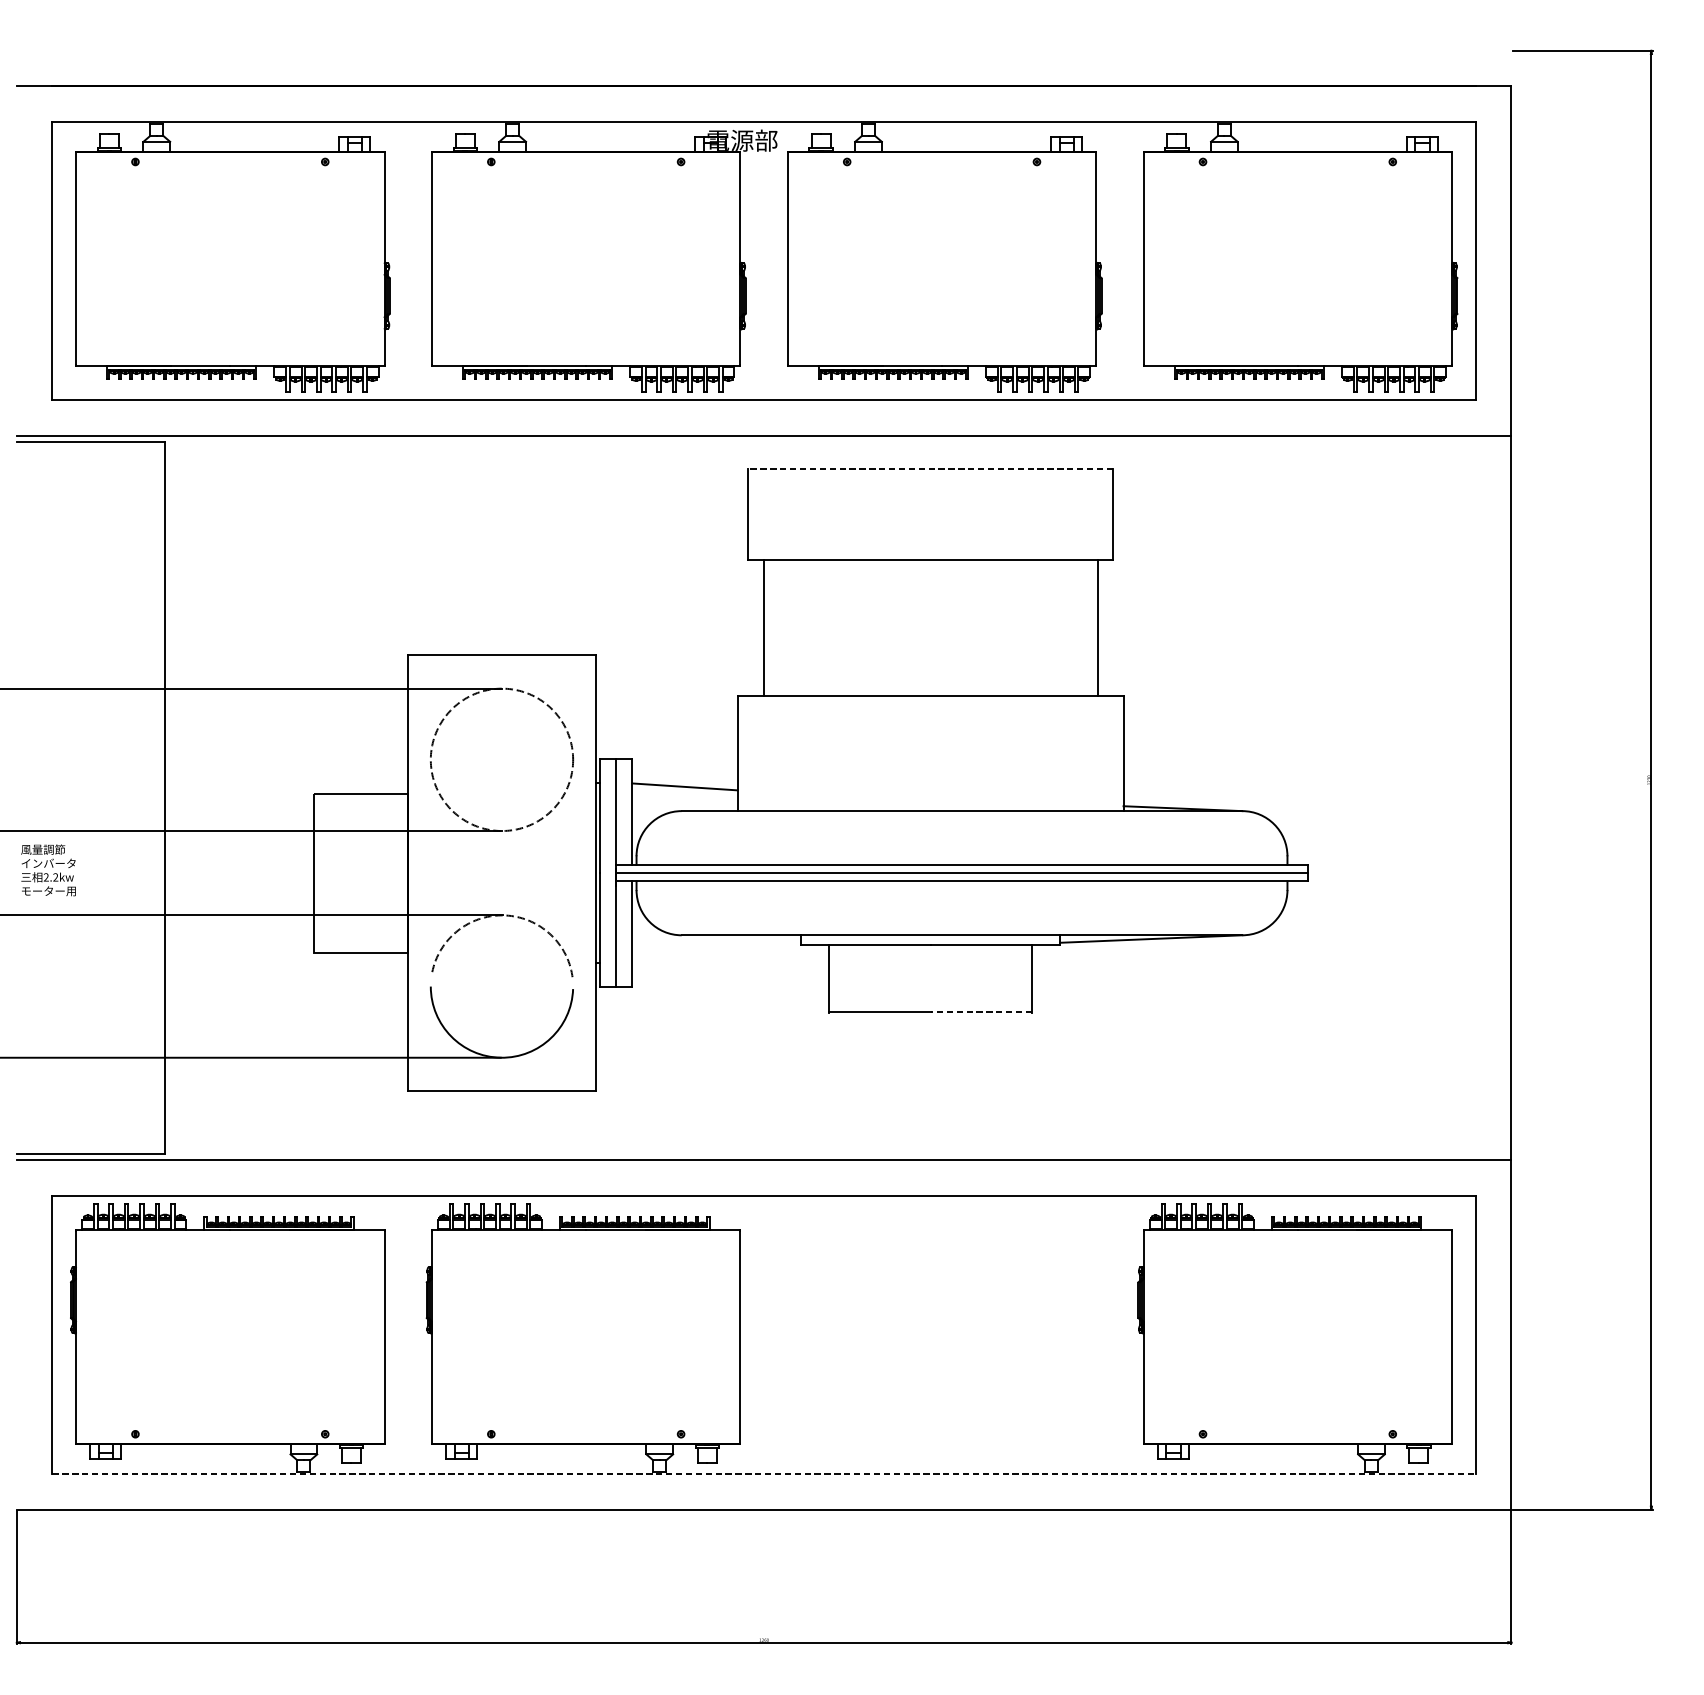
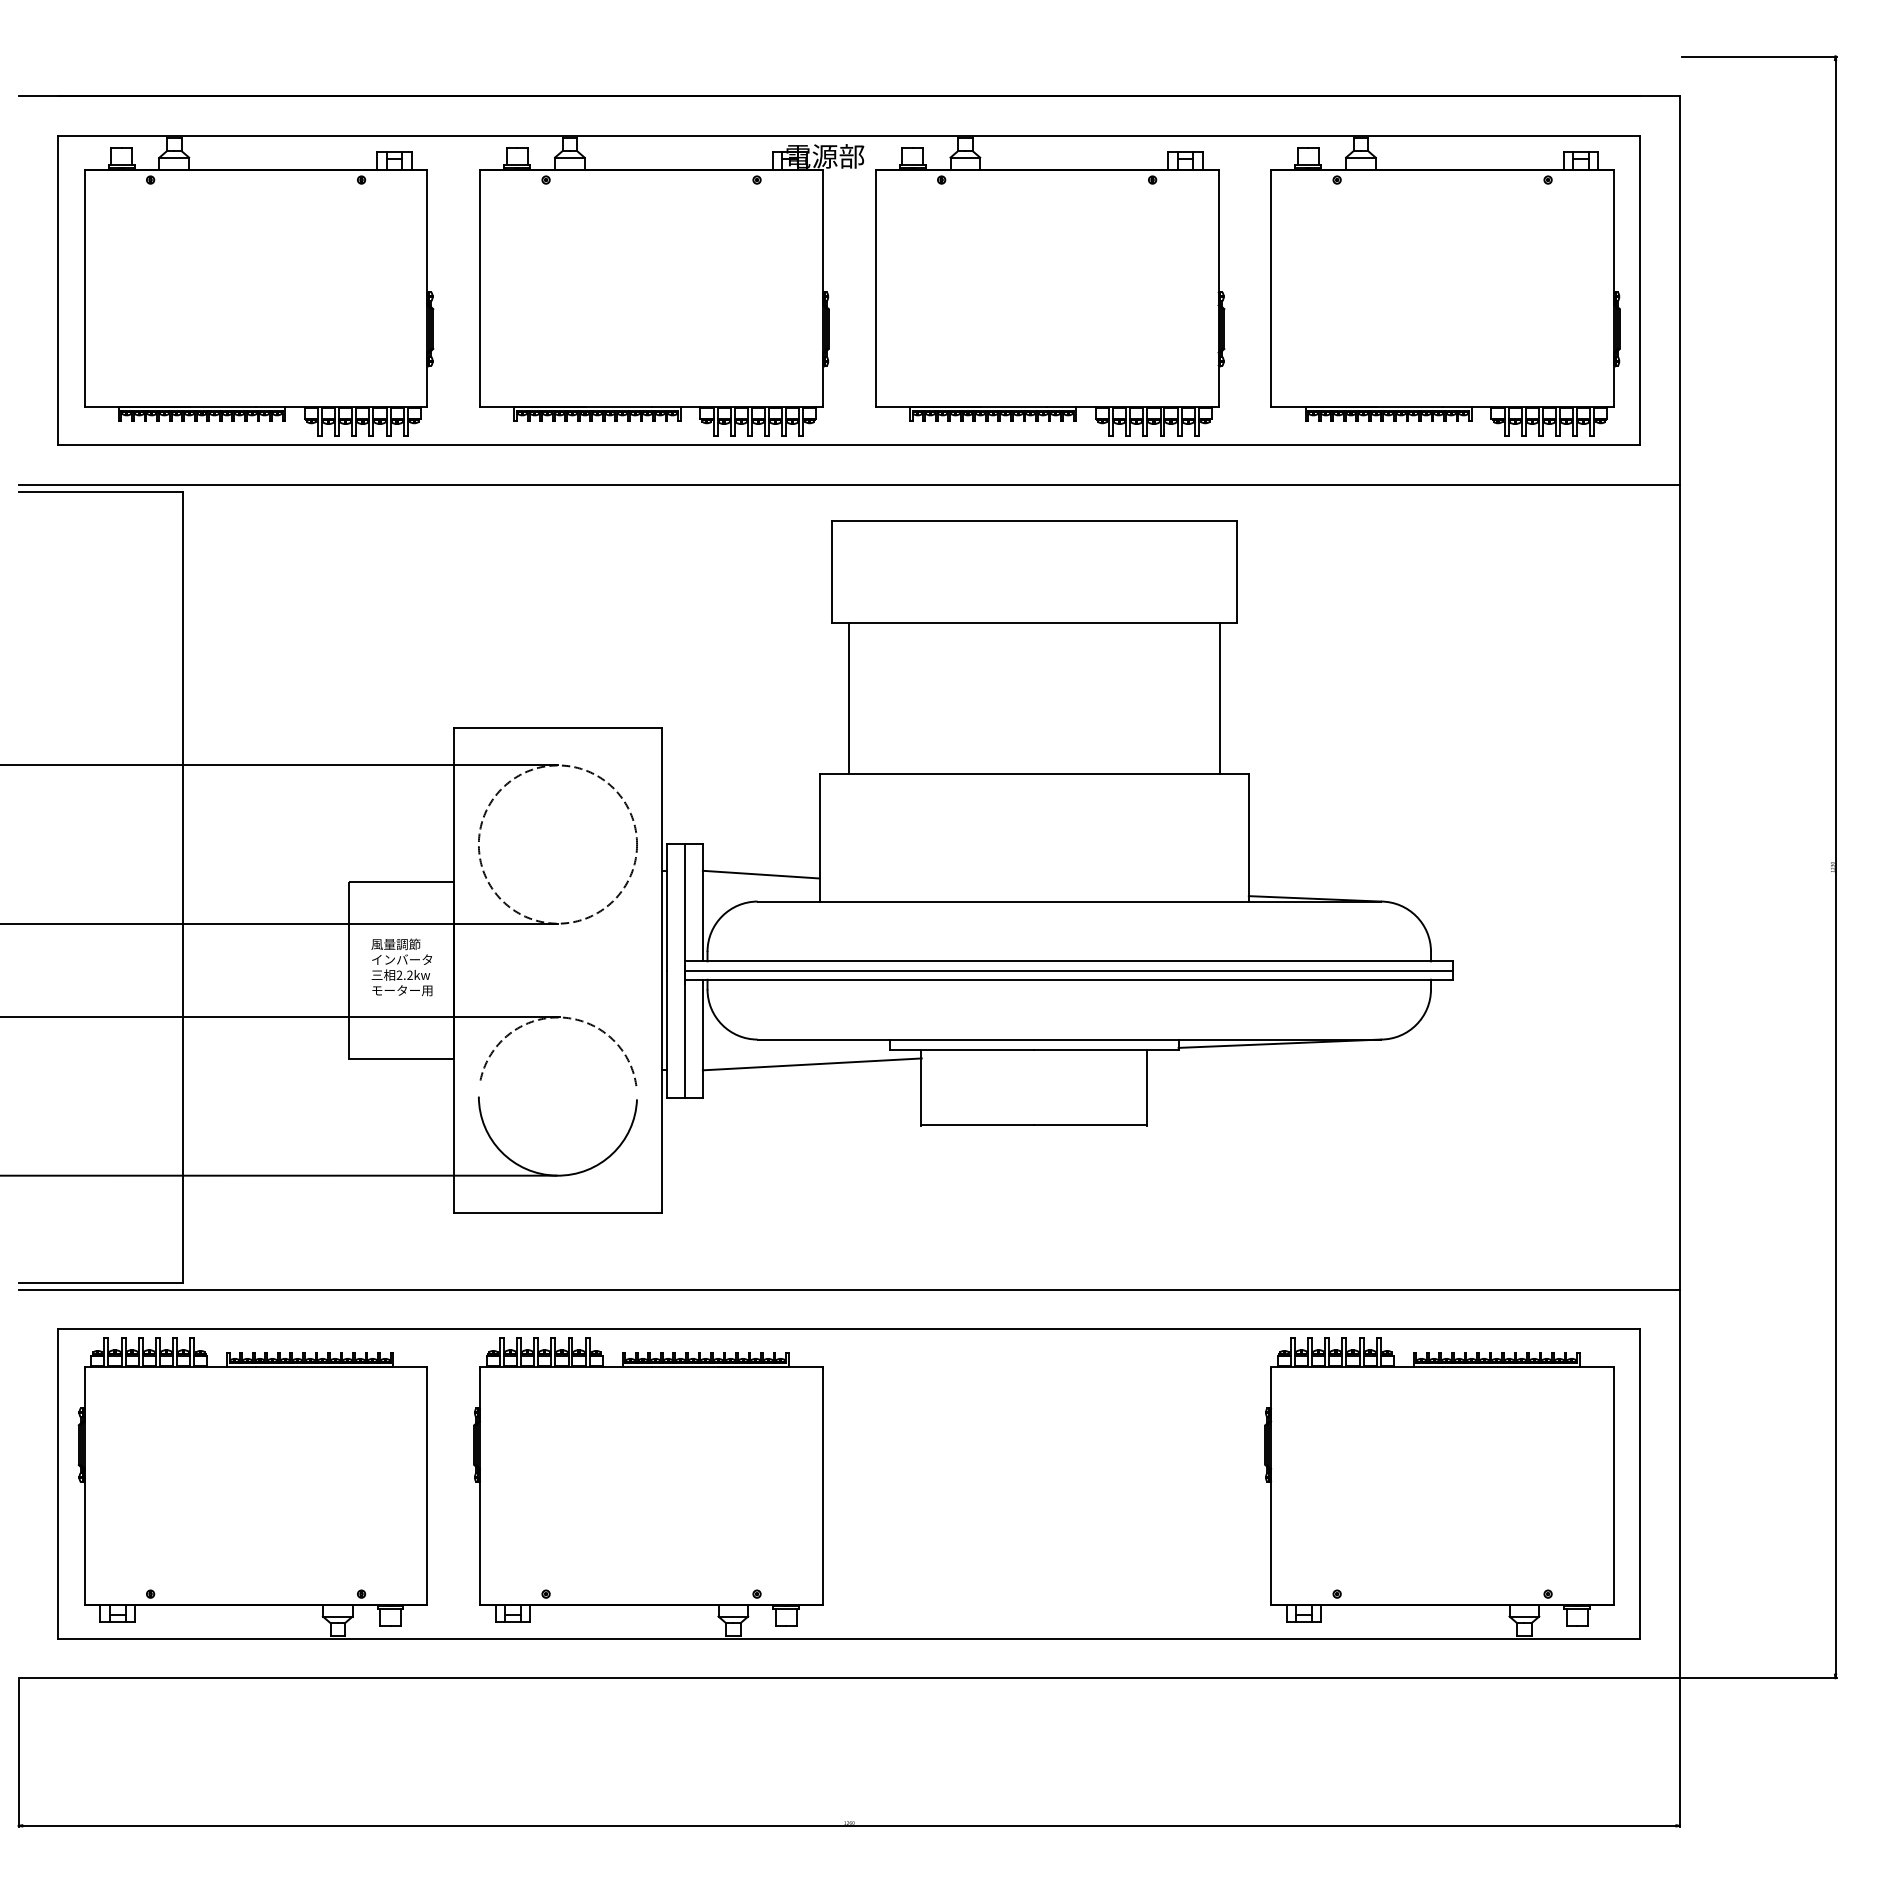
line: (930, 469) -> (1034, 521), dashed -> solid
text: (48, 870) -> (401, 967), moved
line: (730, 957) -> (811, 1064), added
line: (981, 1011) -> (1090, 1124), dashed -> solid
line: (764, 1474) -> (849, 1638), dashed -> solid

